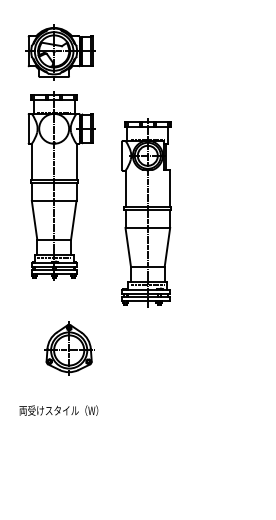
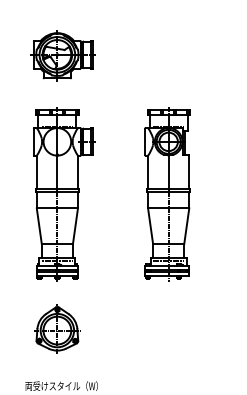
part: (61, 185) -> (64, 194), moved
part: (146, 212) -> (167, 194), moved
part: (69, 348) -> (57, 328), moved

